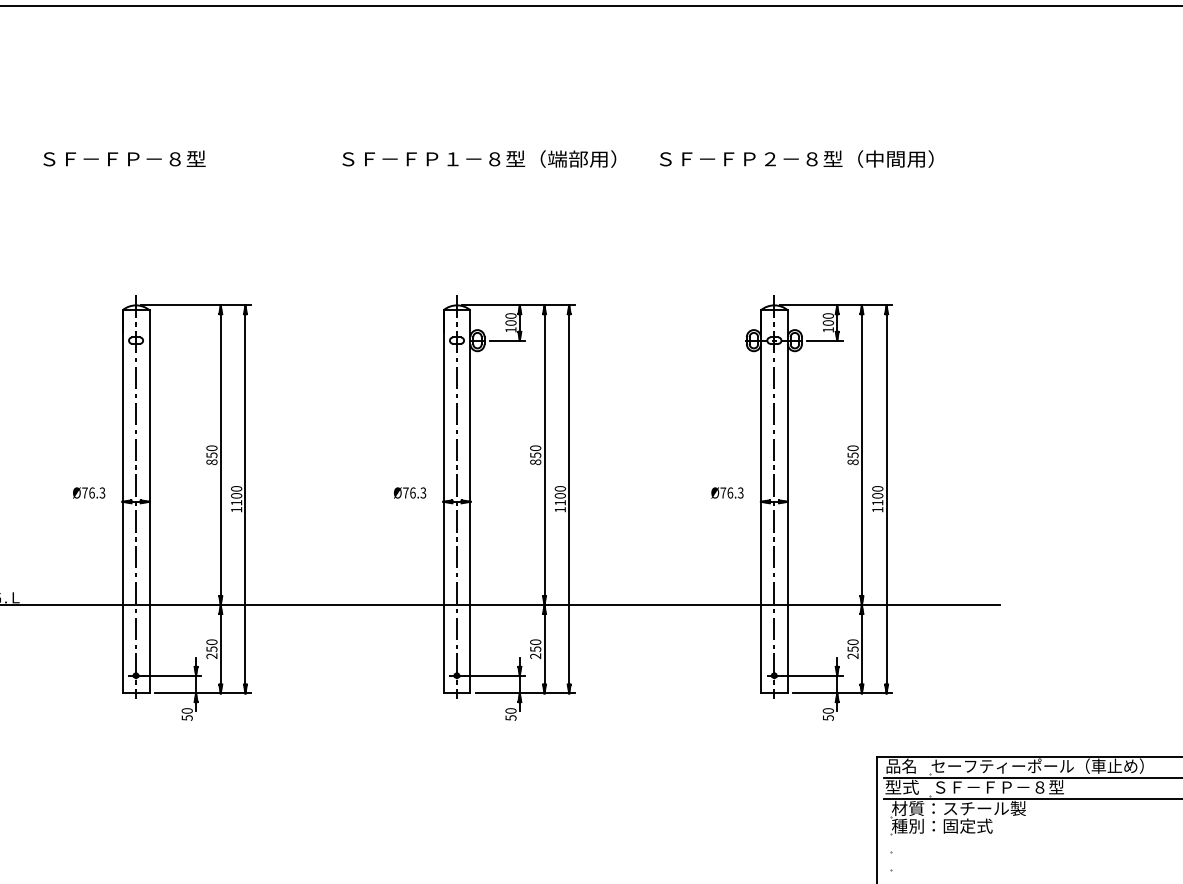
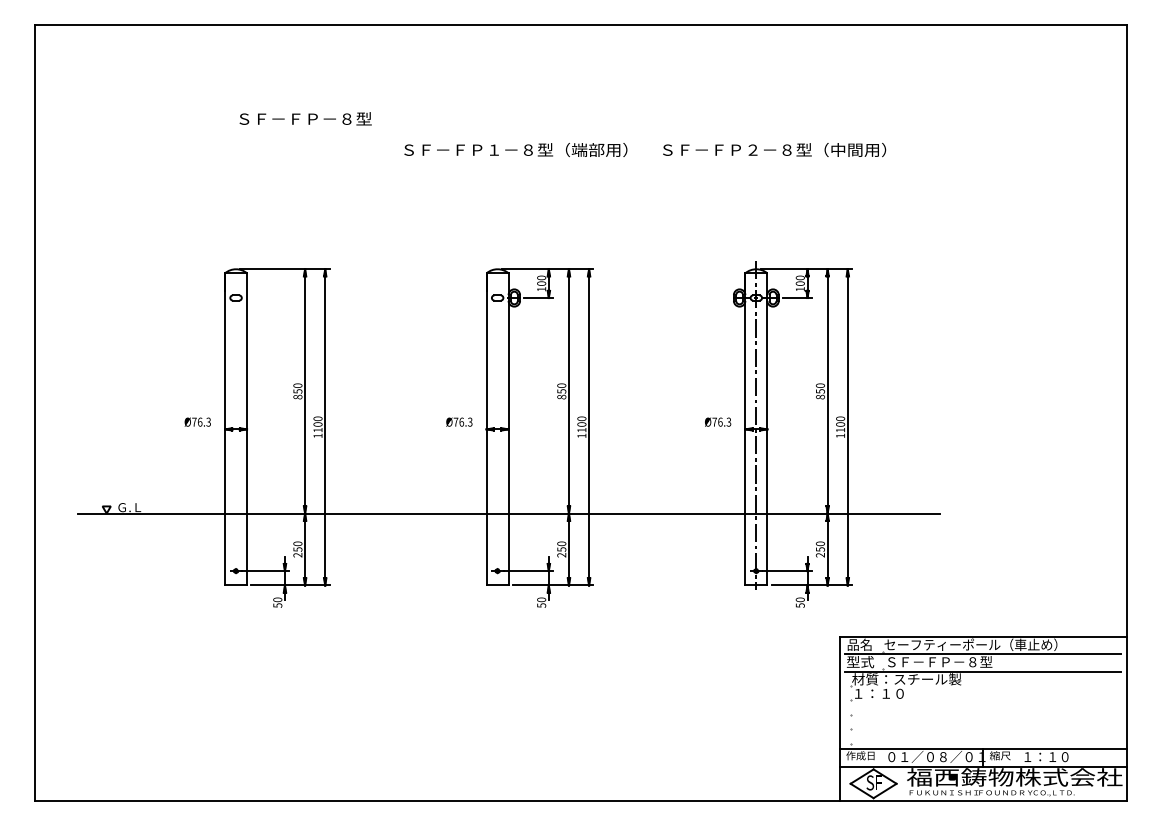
text: (124, 158) -> (305, 118), moved
line: (136, 495) -> (236, 424), removed
line: (456, 495) -> (497, 424), removed
text: (942, 825) -> (893, 693), 種別：固定式 -> １：１０

